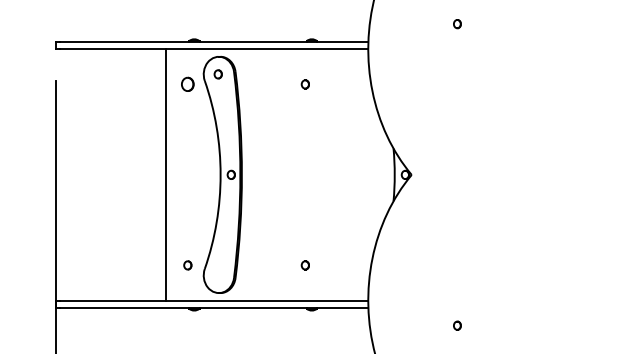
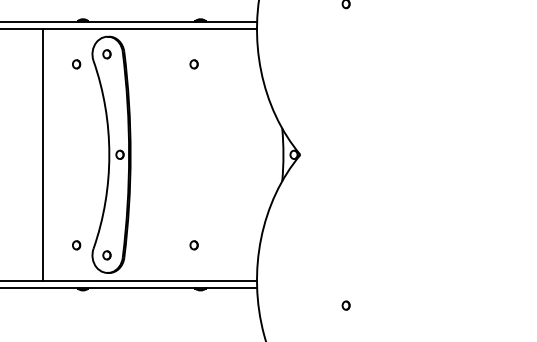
part: (187, 84) -> (76, 64), size x0.62
line: (165, 174) -> (42, 154), moved
part: (217, 275) -> (106, 255), added

